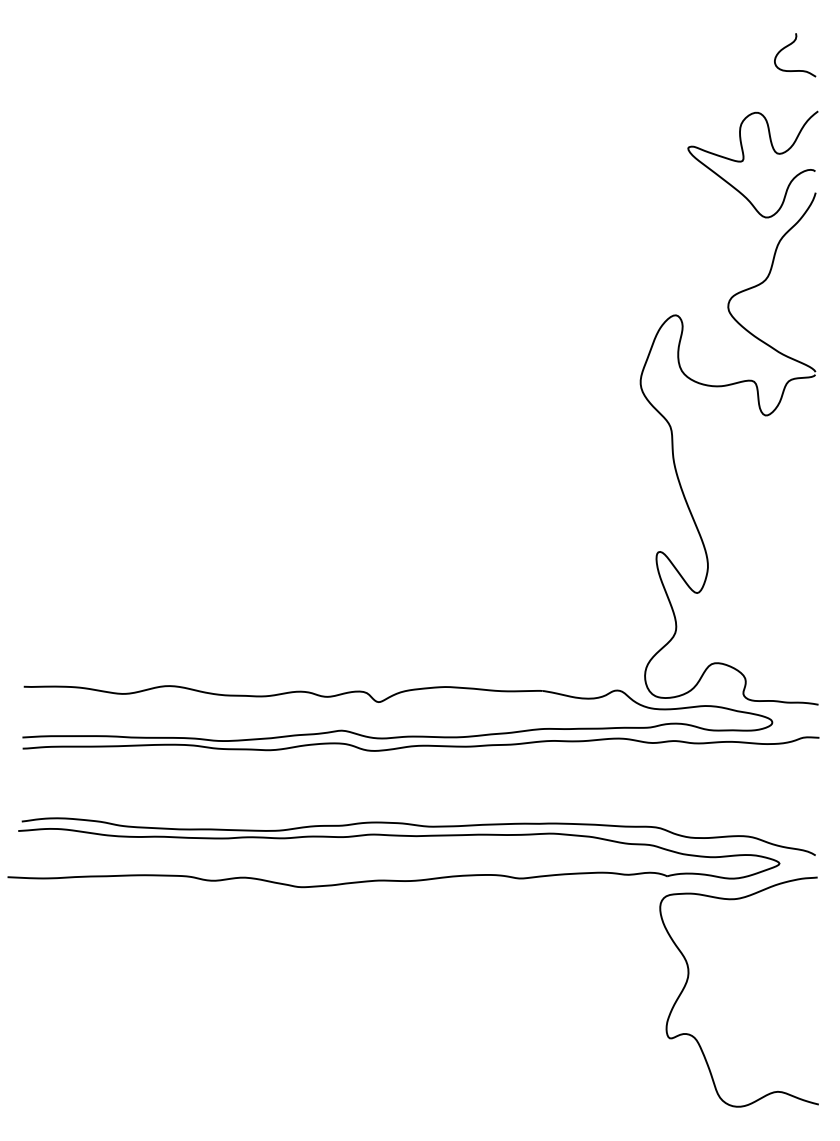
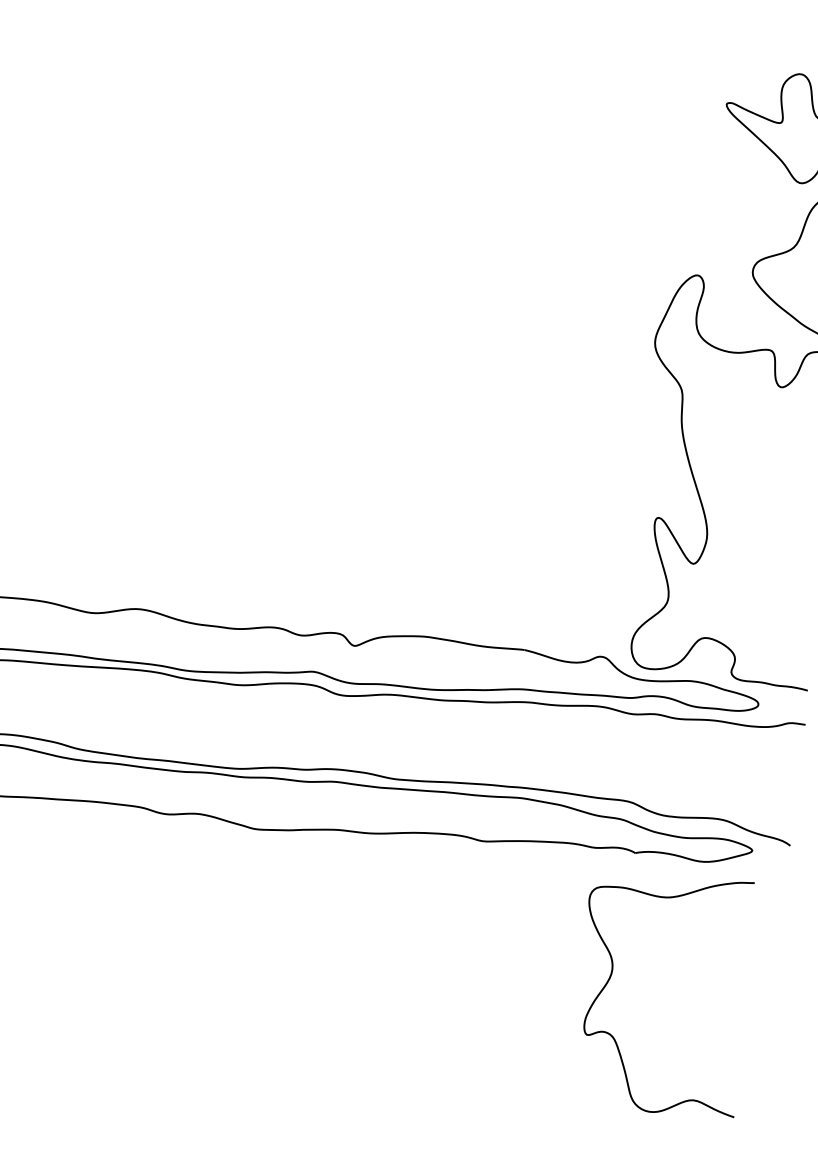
curve: (688, 980) -> (611, 976), moved

